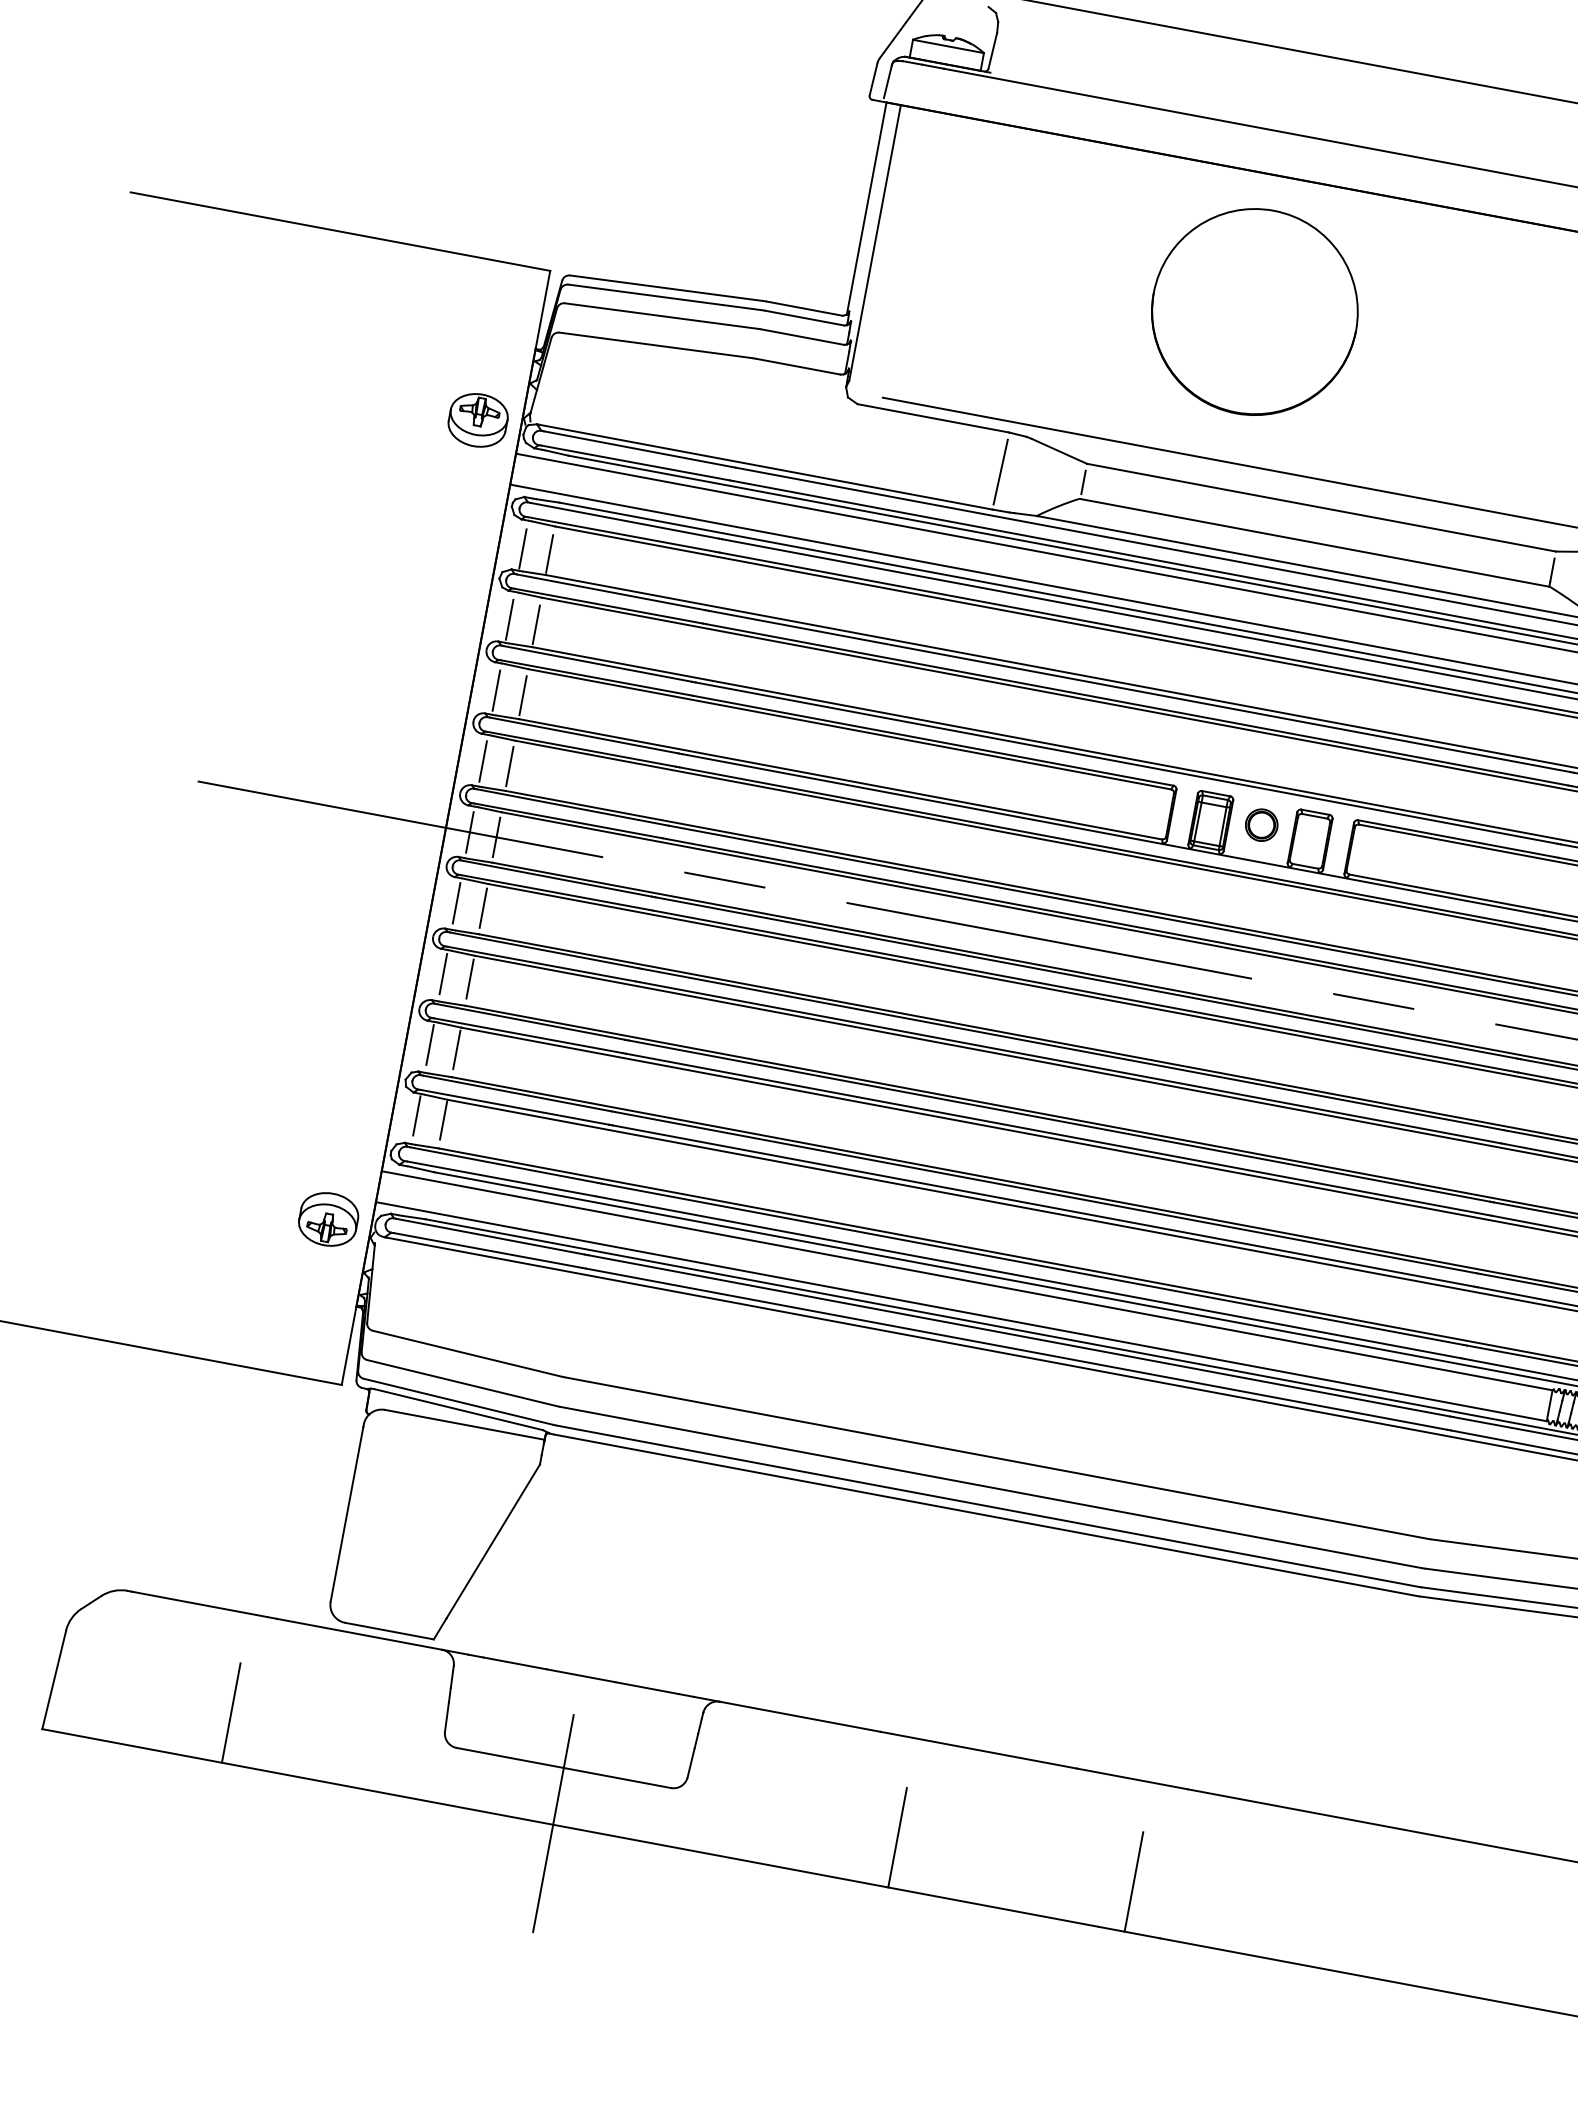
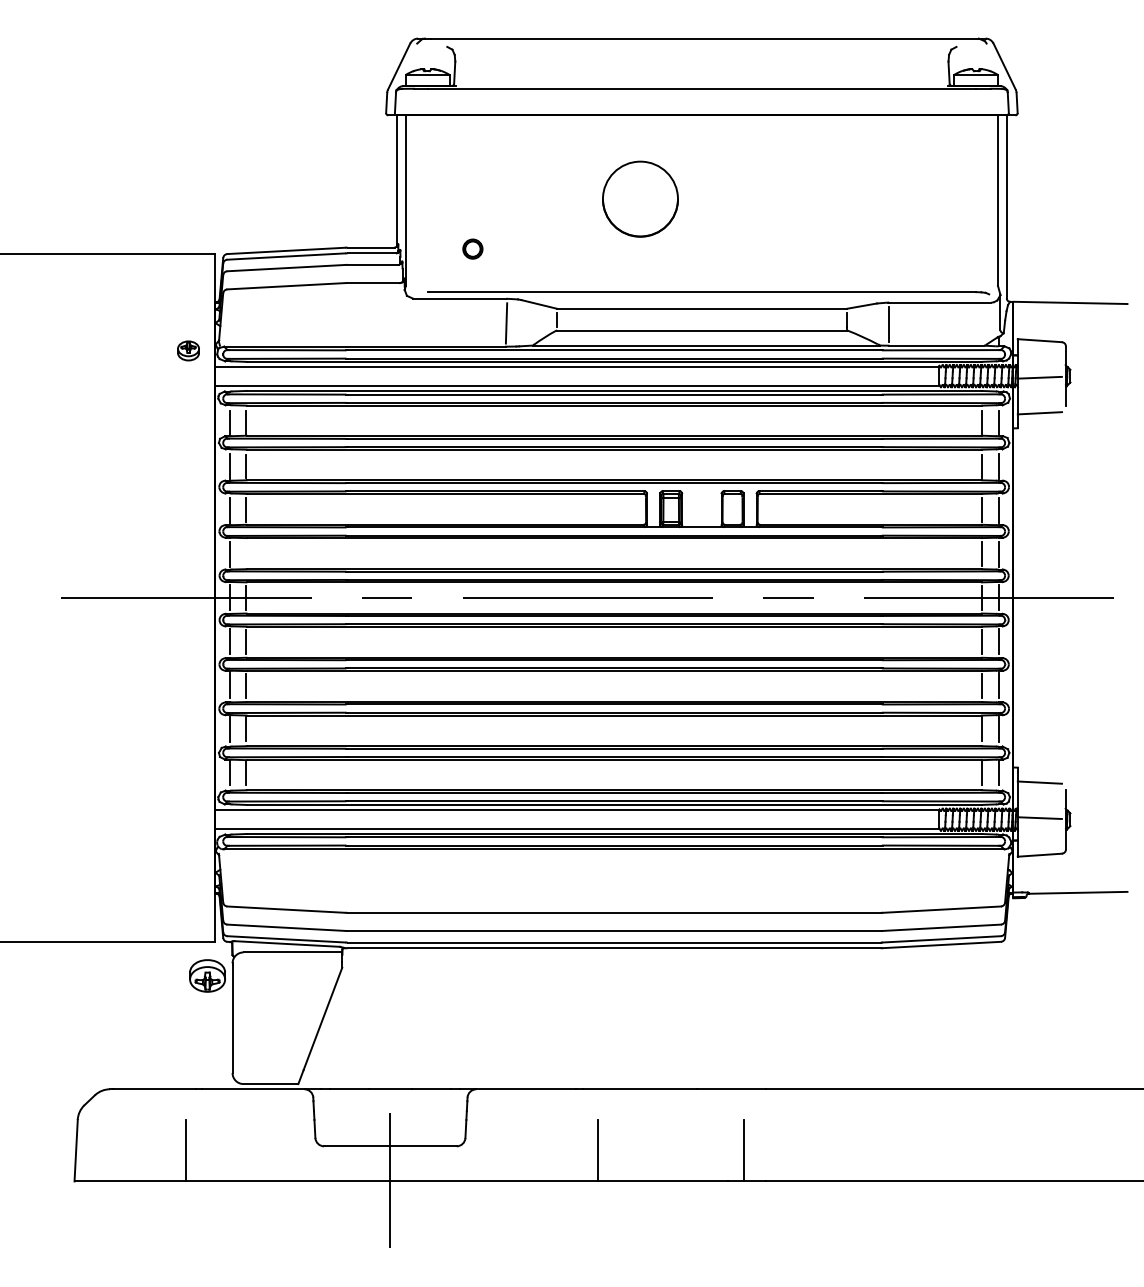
part: (1255, 310) -> (640, 198), size x0.6
part: (478, 419) -> (188, 350), size x0.6
line: (510, 767) -> (246, 554), removed
part: (1261, 824) -> (472, 248), moved
part: (328, 1218) -> (207, 975), moved

